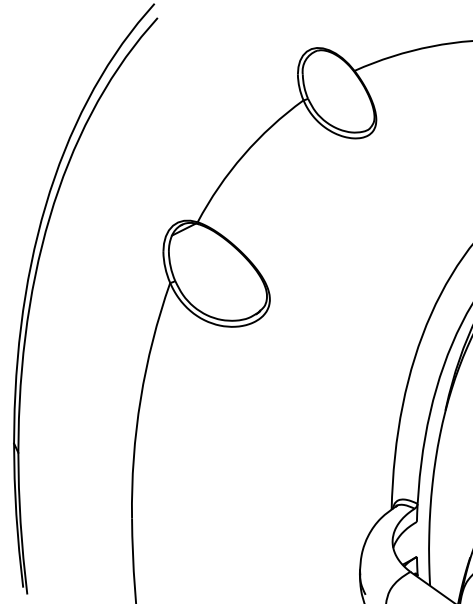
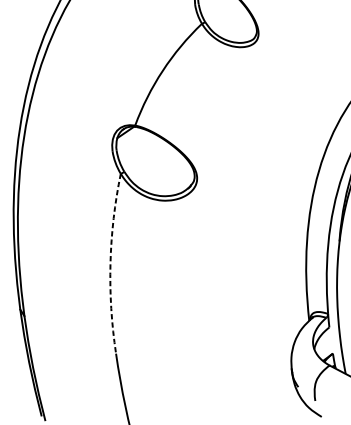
arc: (140, 399) -> (110, 263), solid -> dashed

